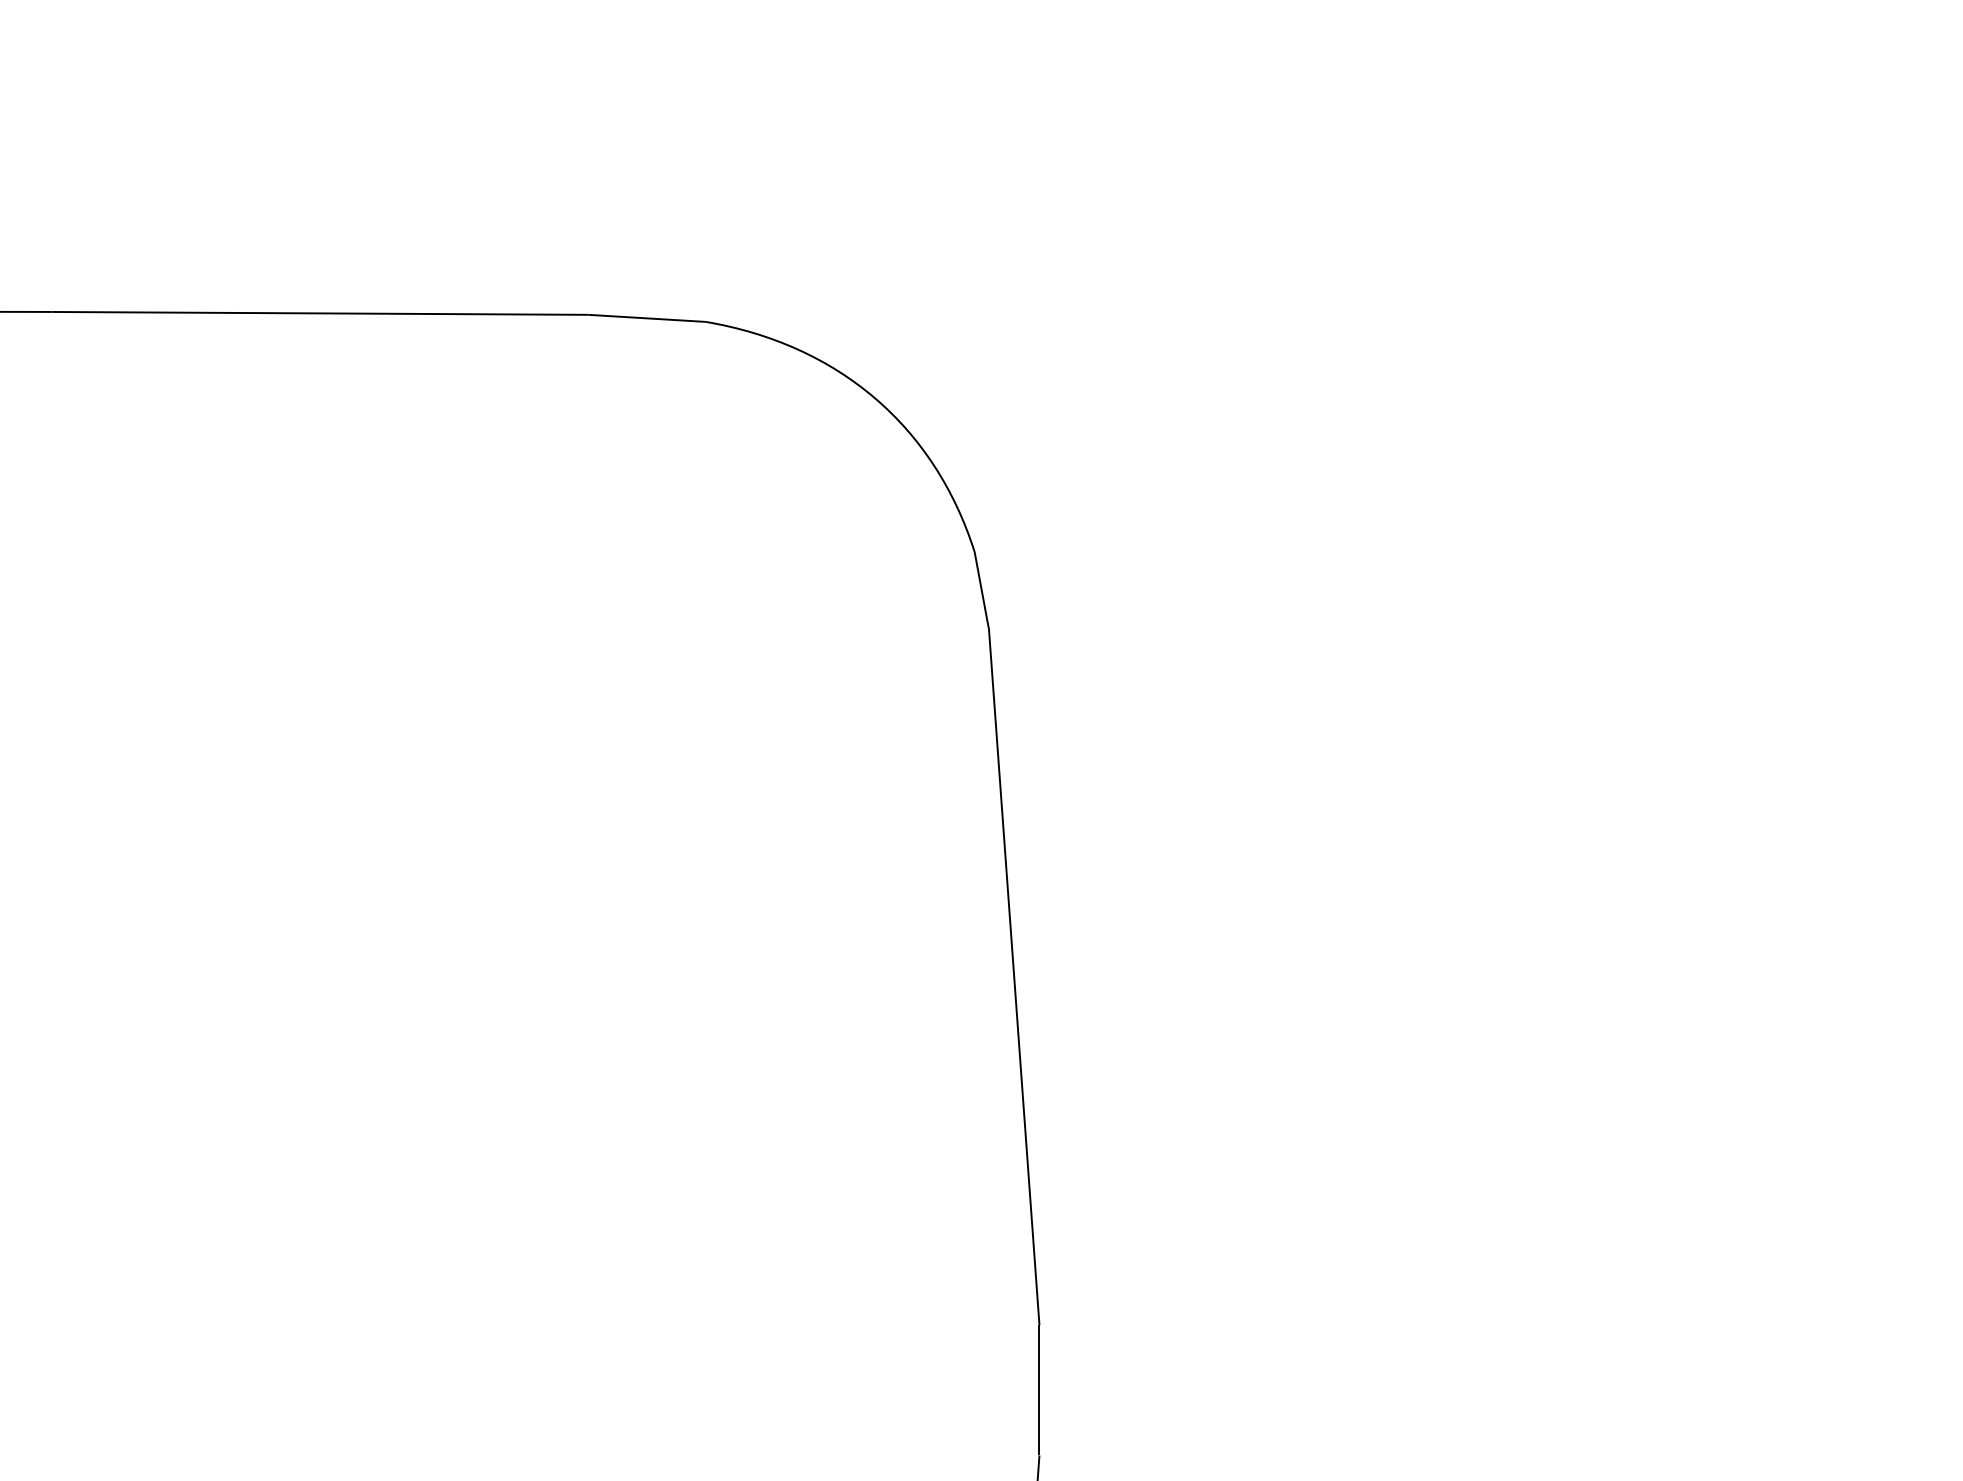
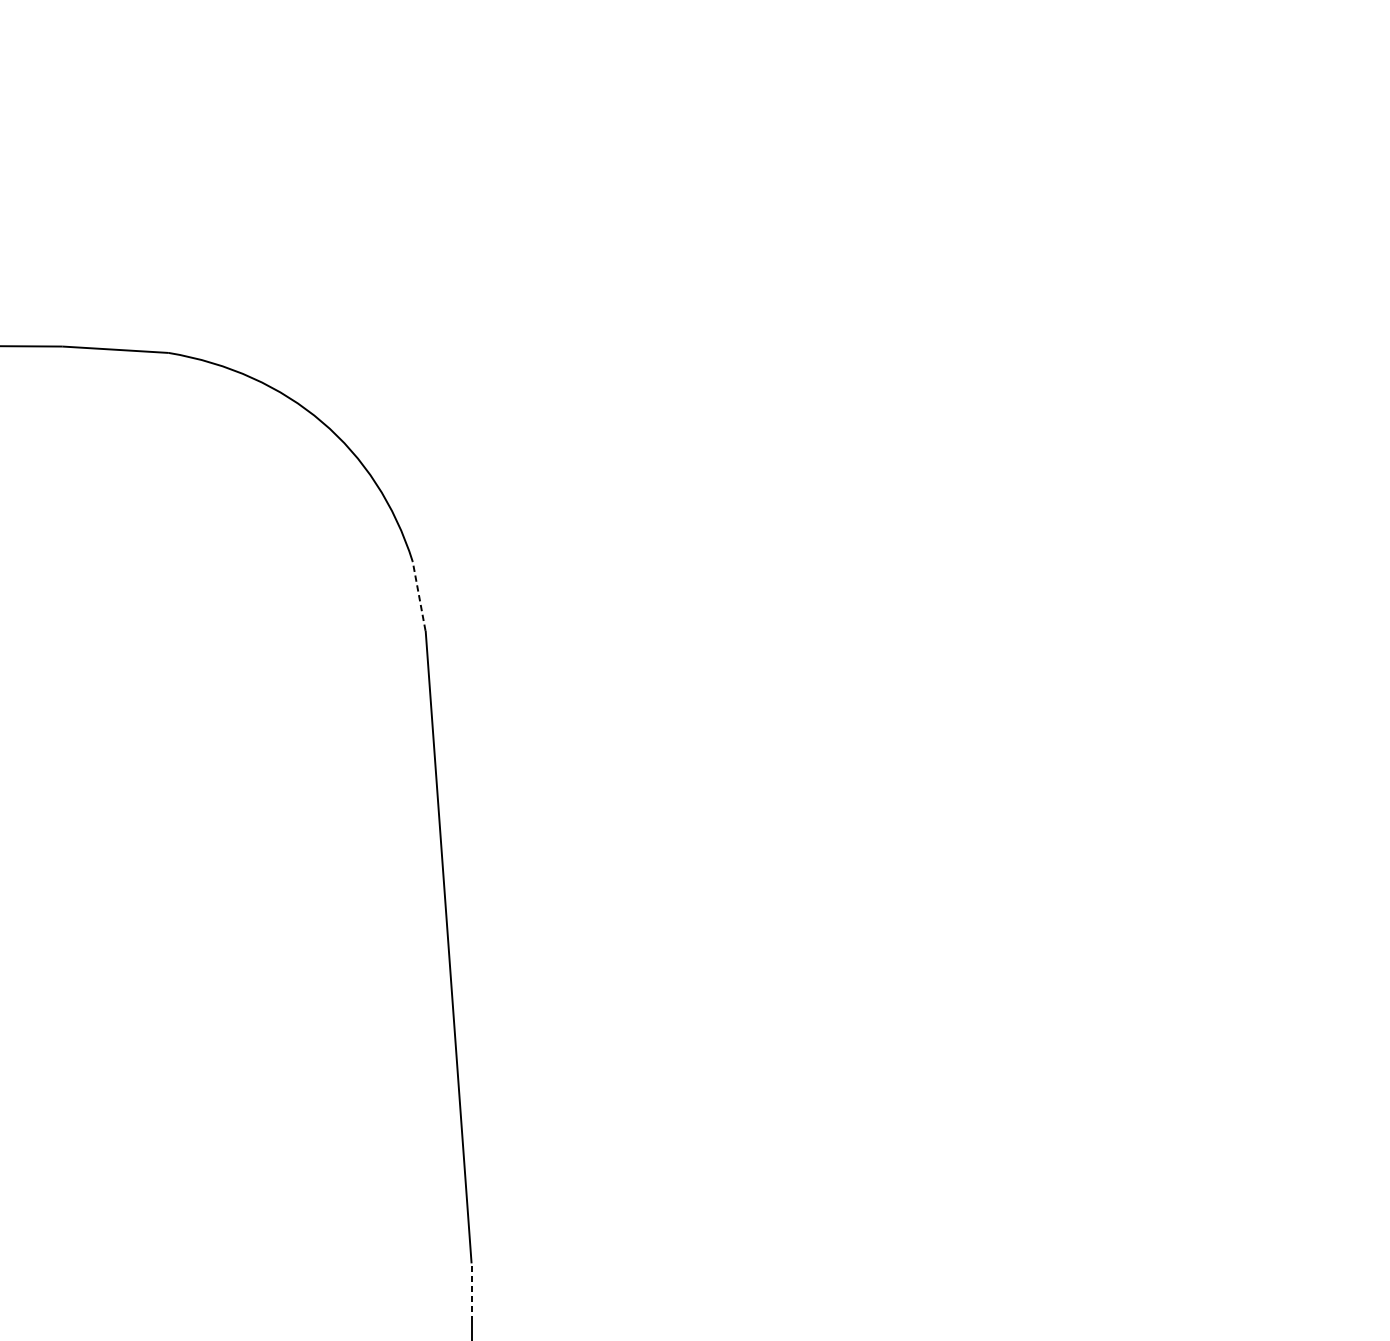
line: (981, 590) -> (418, 596), solid -> dashed
line: (1039, 1357) -> (471, 1292), solid -> dashed

